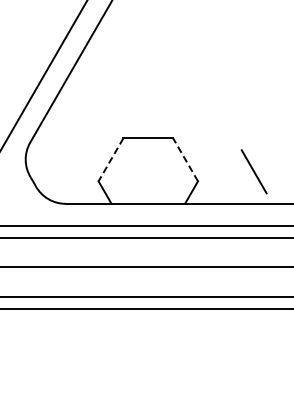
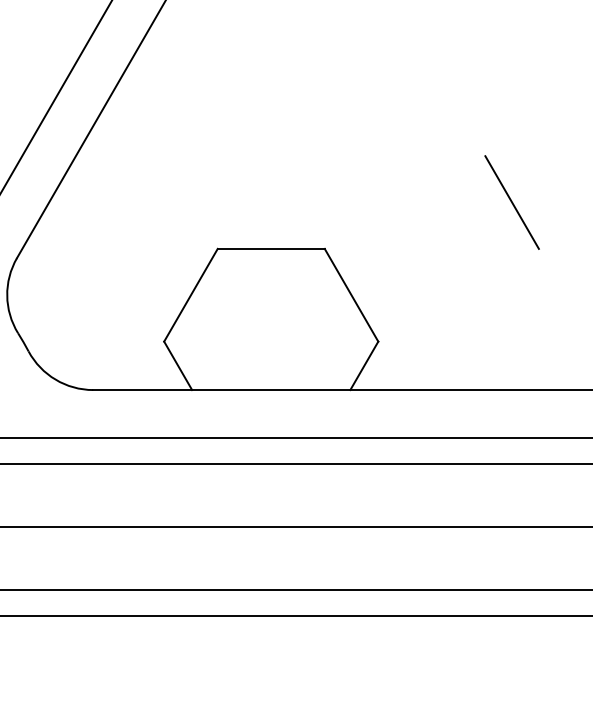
line: (111, 159) -> (191, 294), dashed -> solid
line: (185, 159) -> (351, 294), dashed -> solid
line: (253, 171) -> (510, 201), moved

